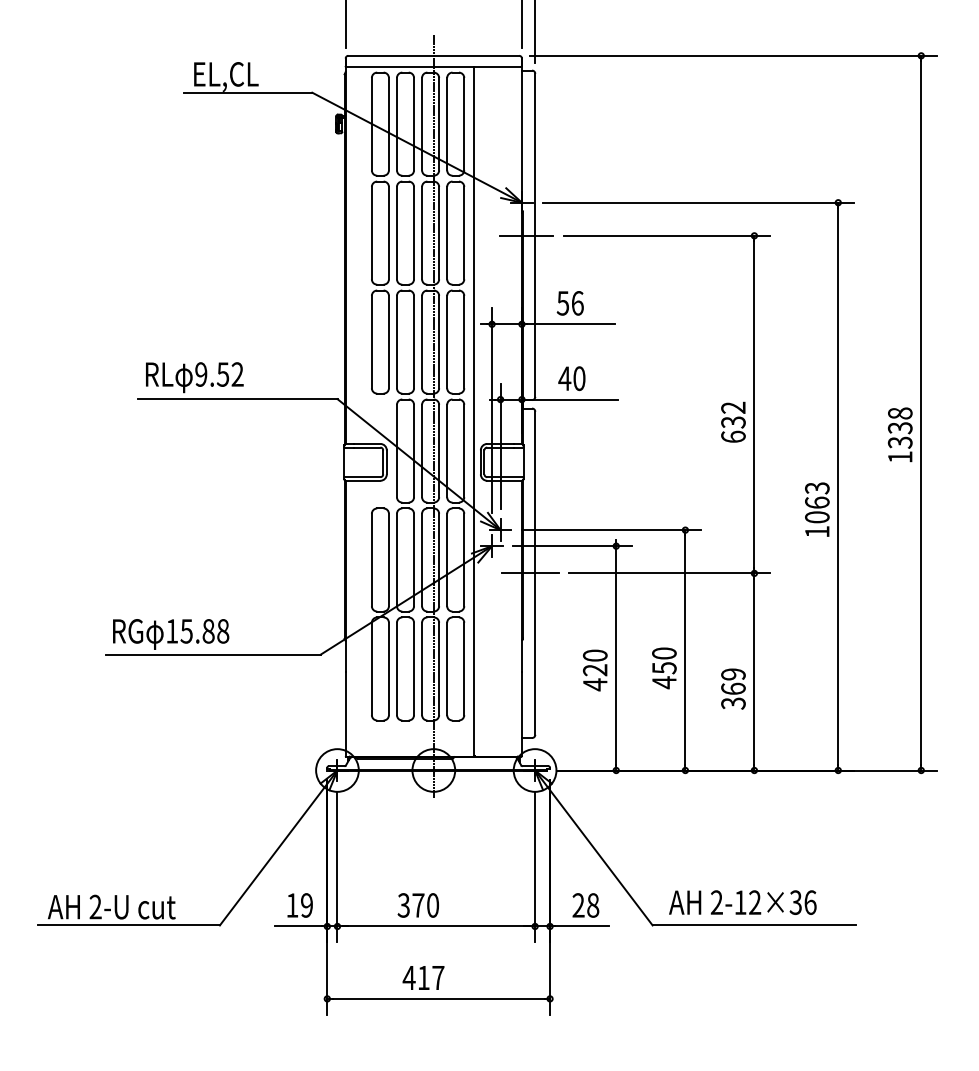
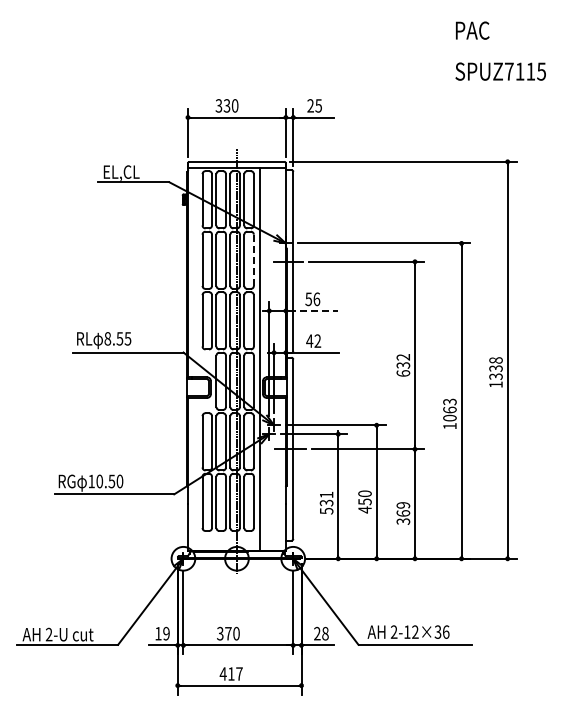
line: (463, 233) -> (253, 260), solid -> dashed
line: (571, 323) -> (313, 310), solid -> dashed
text: (218, 373) -> (117, 338), 9.52 -> 8.55
text: (578, 377) -> (317, 340), 40 -> 42
text: (204, 631) -> (109, 481), 15.88 -> 10.50
text: (595, 669) -> (326, 502), 420 -> 531

